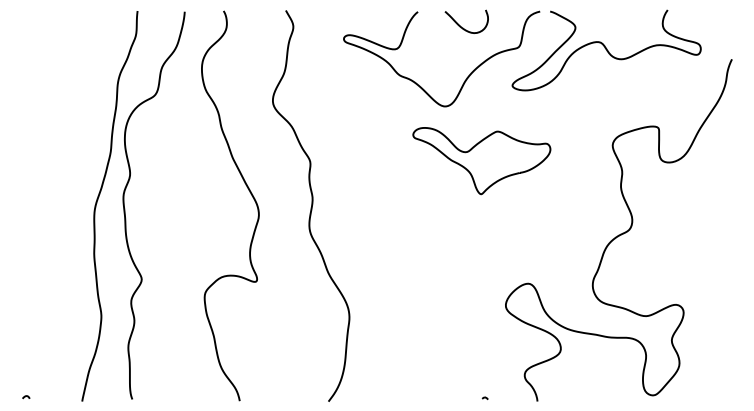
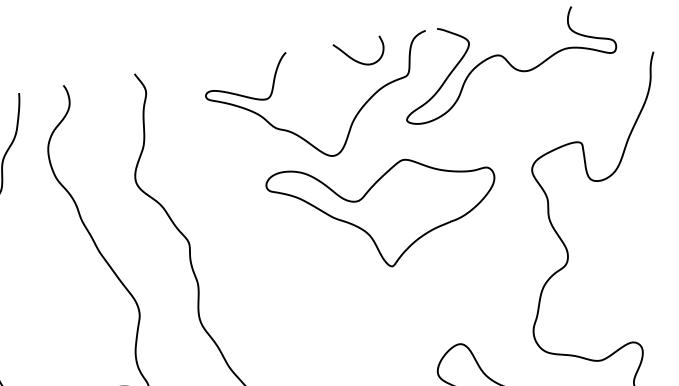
curve: (463, 27) -> (356, 59), moved
part: (481, 160) -> (384, 211), size x1.43

